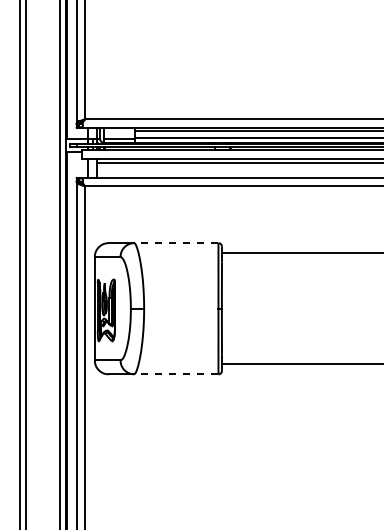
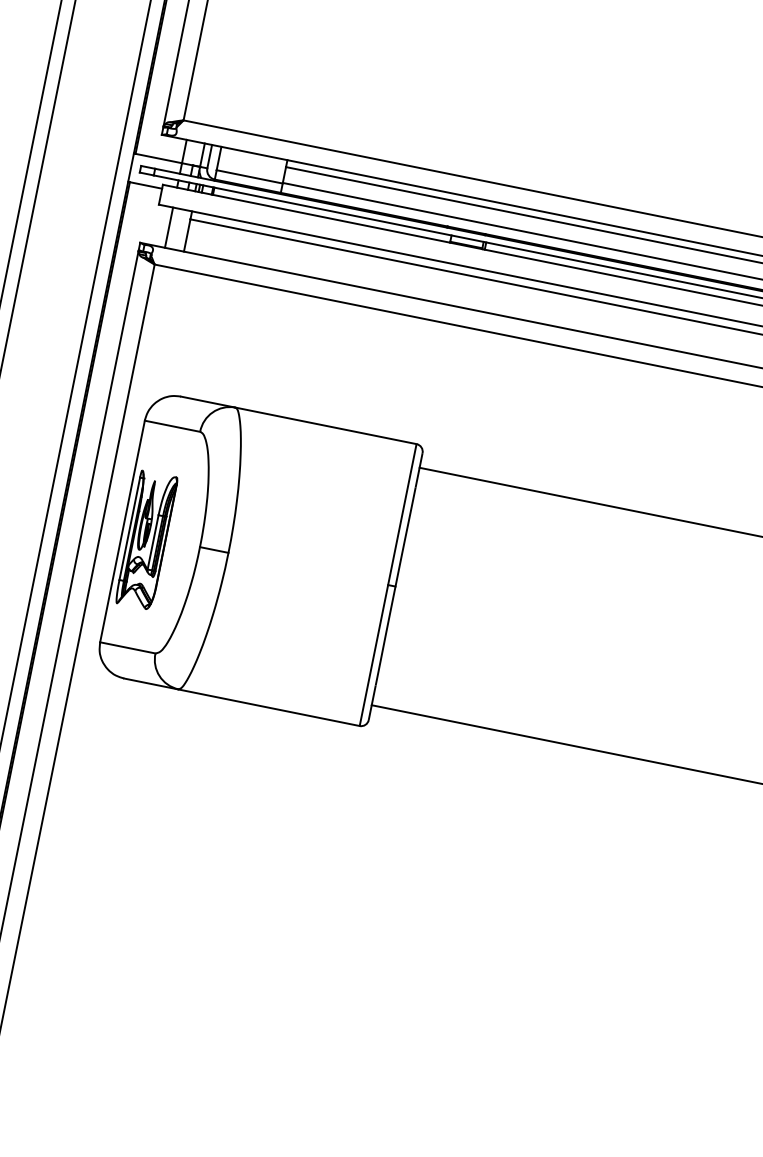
line: (175, 243) -> (324, 426), dashed -> solid
line: (175, 374) -> (267, 707), dashed -> solid

